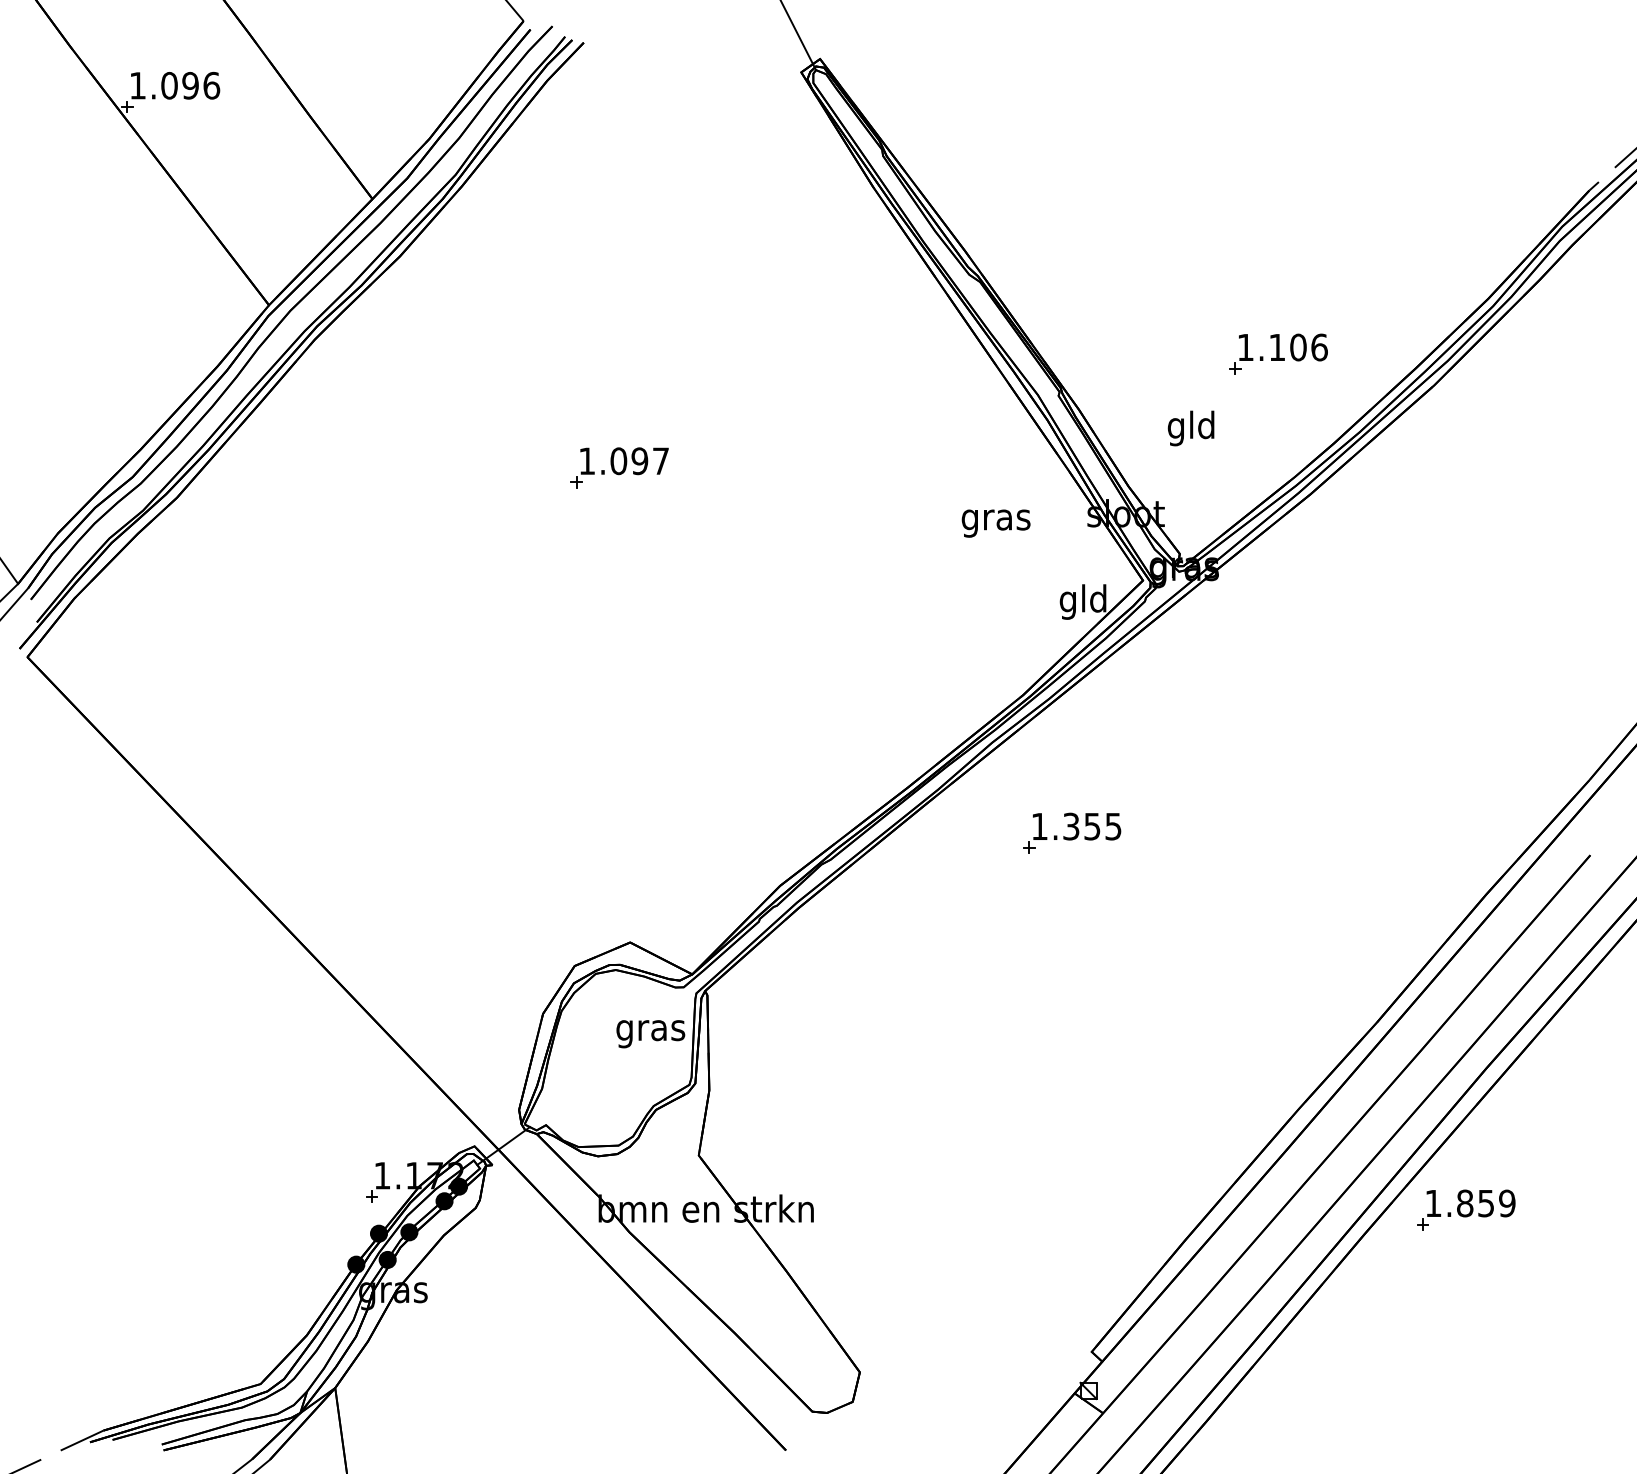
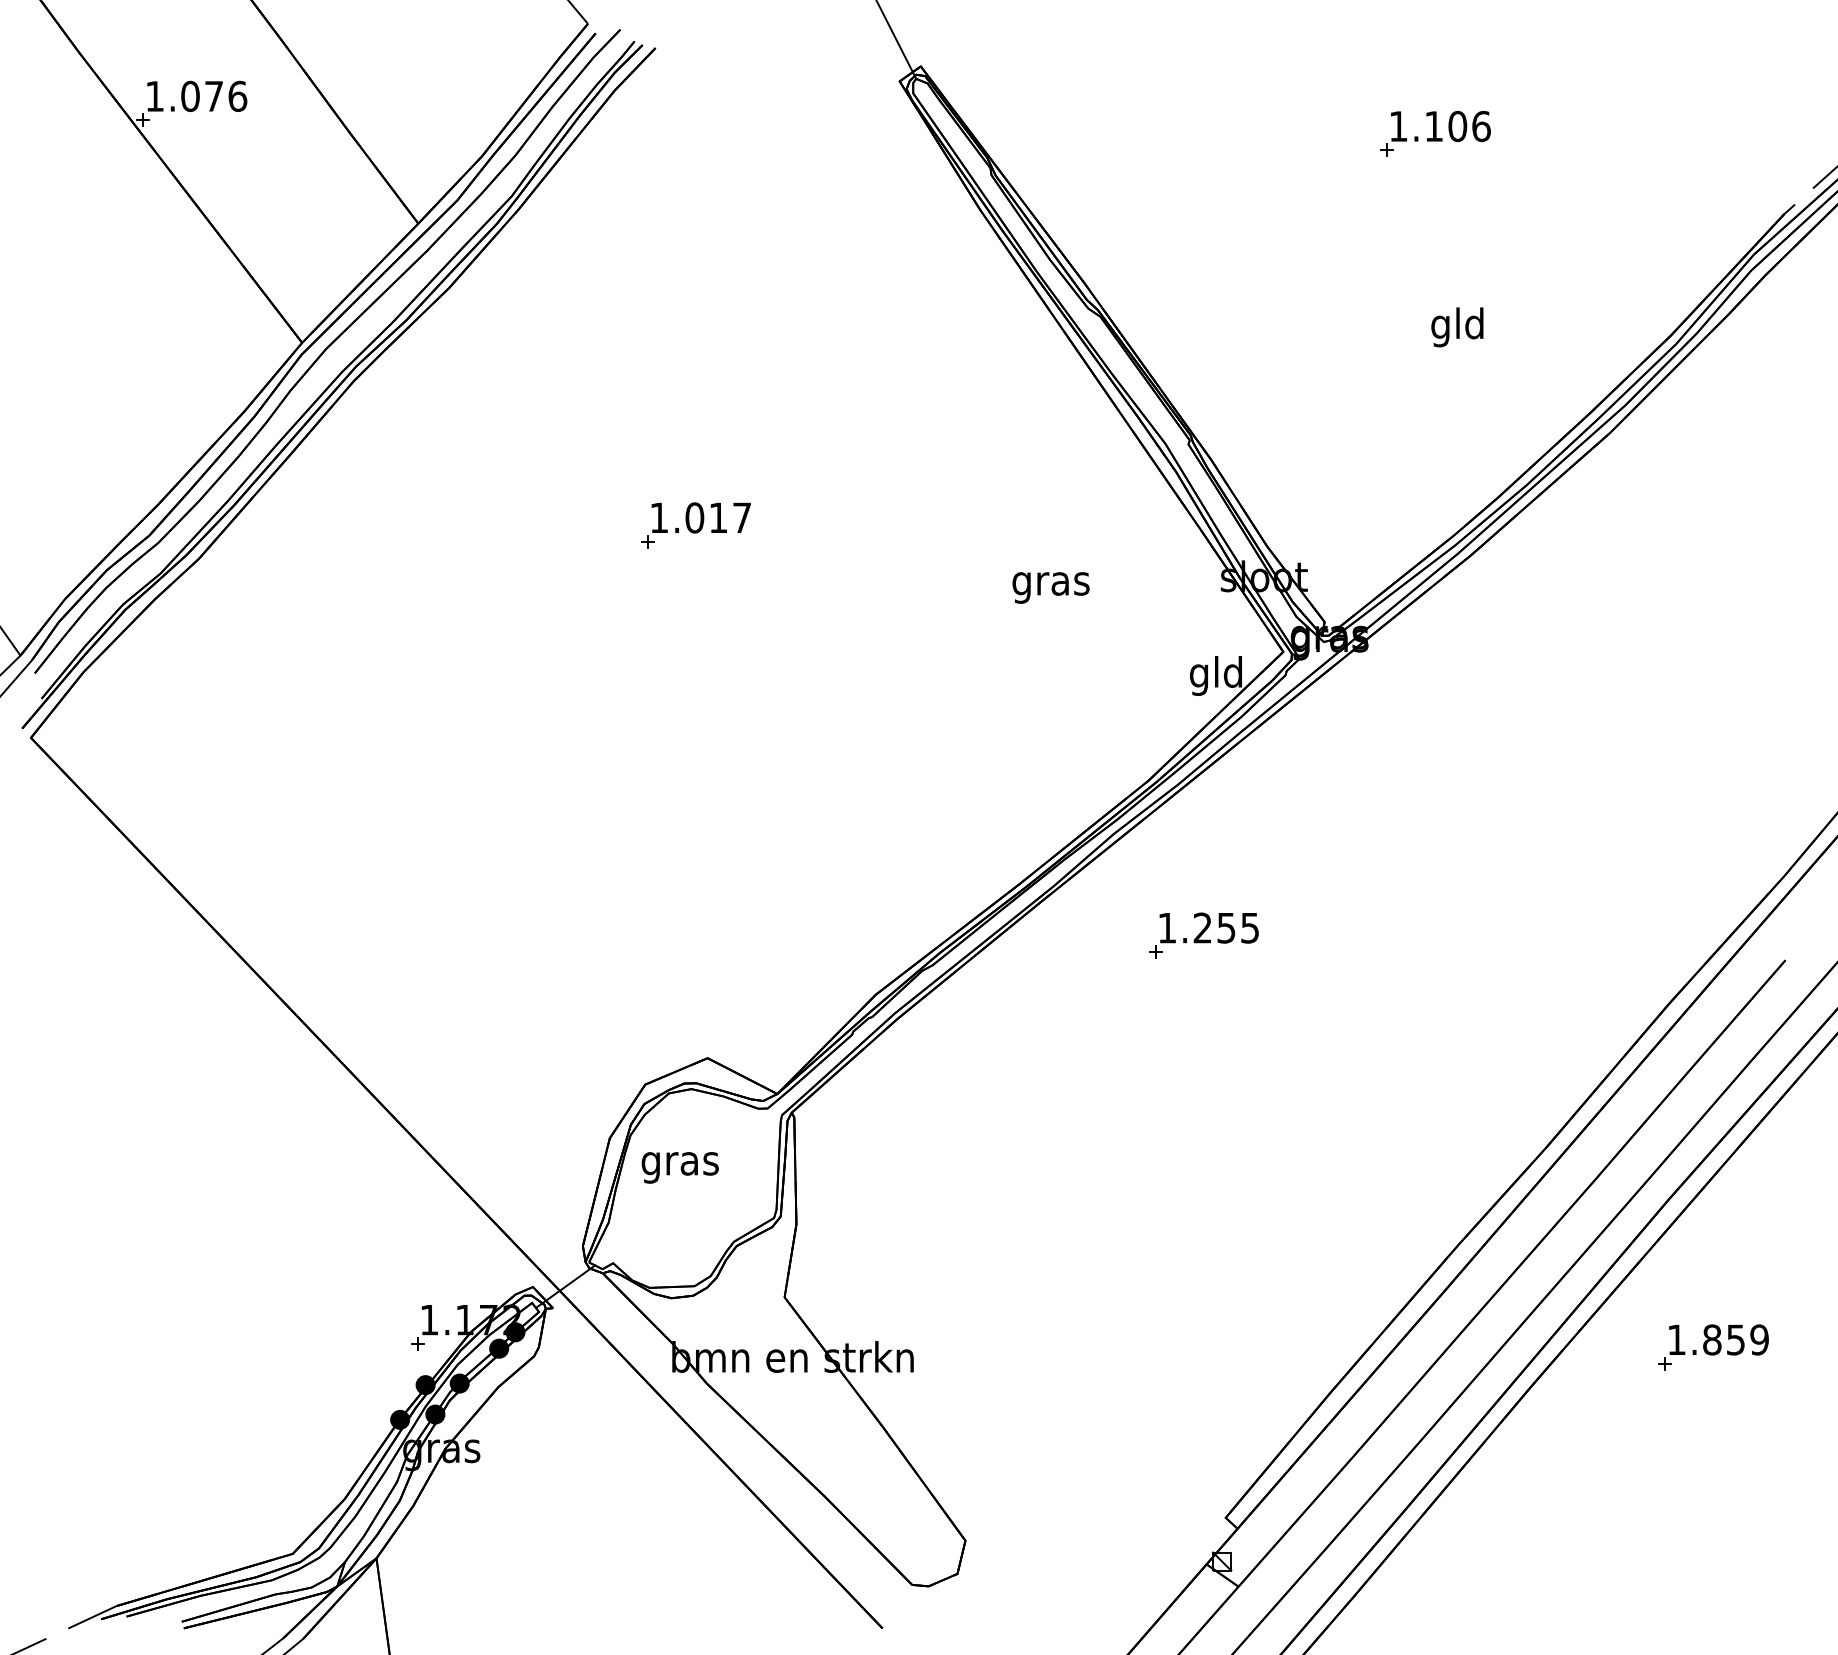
text: (190, 85) -> (214, 96), 1.096 -> 1.076
part: (1278, 353) -> (1435, 133), moved
text: (1190, 428) -> (1456, 327), moved
text: (639, 461) -> (718, 518), 1.097 -> 1.017
text: (995, 523) -> (1050, 587), moved
text: (1071, 826) -> (1203, 927), 1.355 -> 1.255
text: (650, 1034) -> (679, 1168), moved
part: (1466, 1209) -> (1713, 1346), moved

